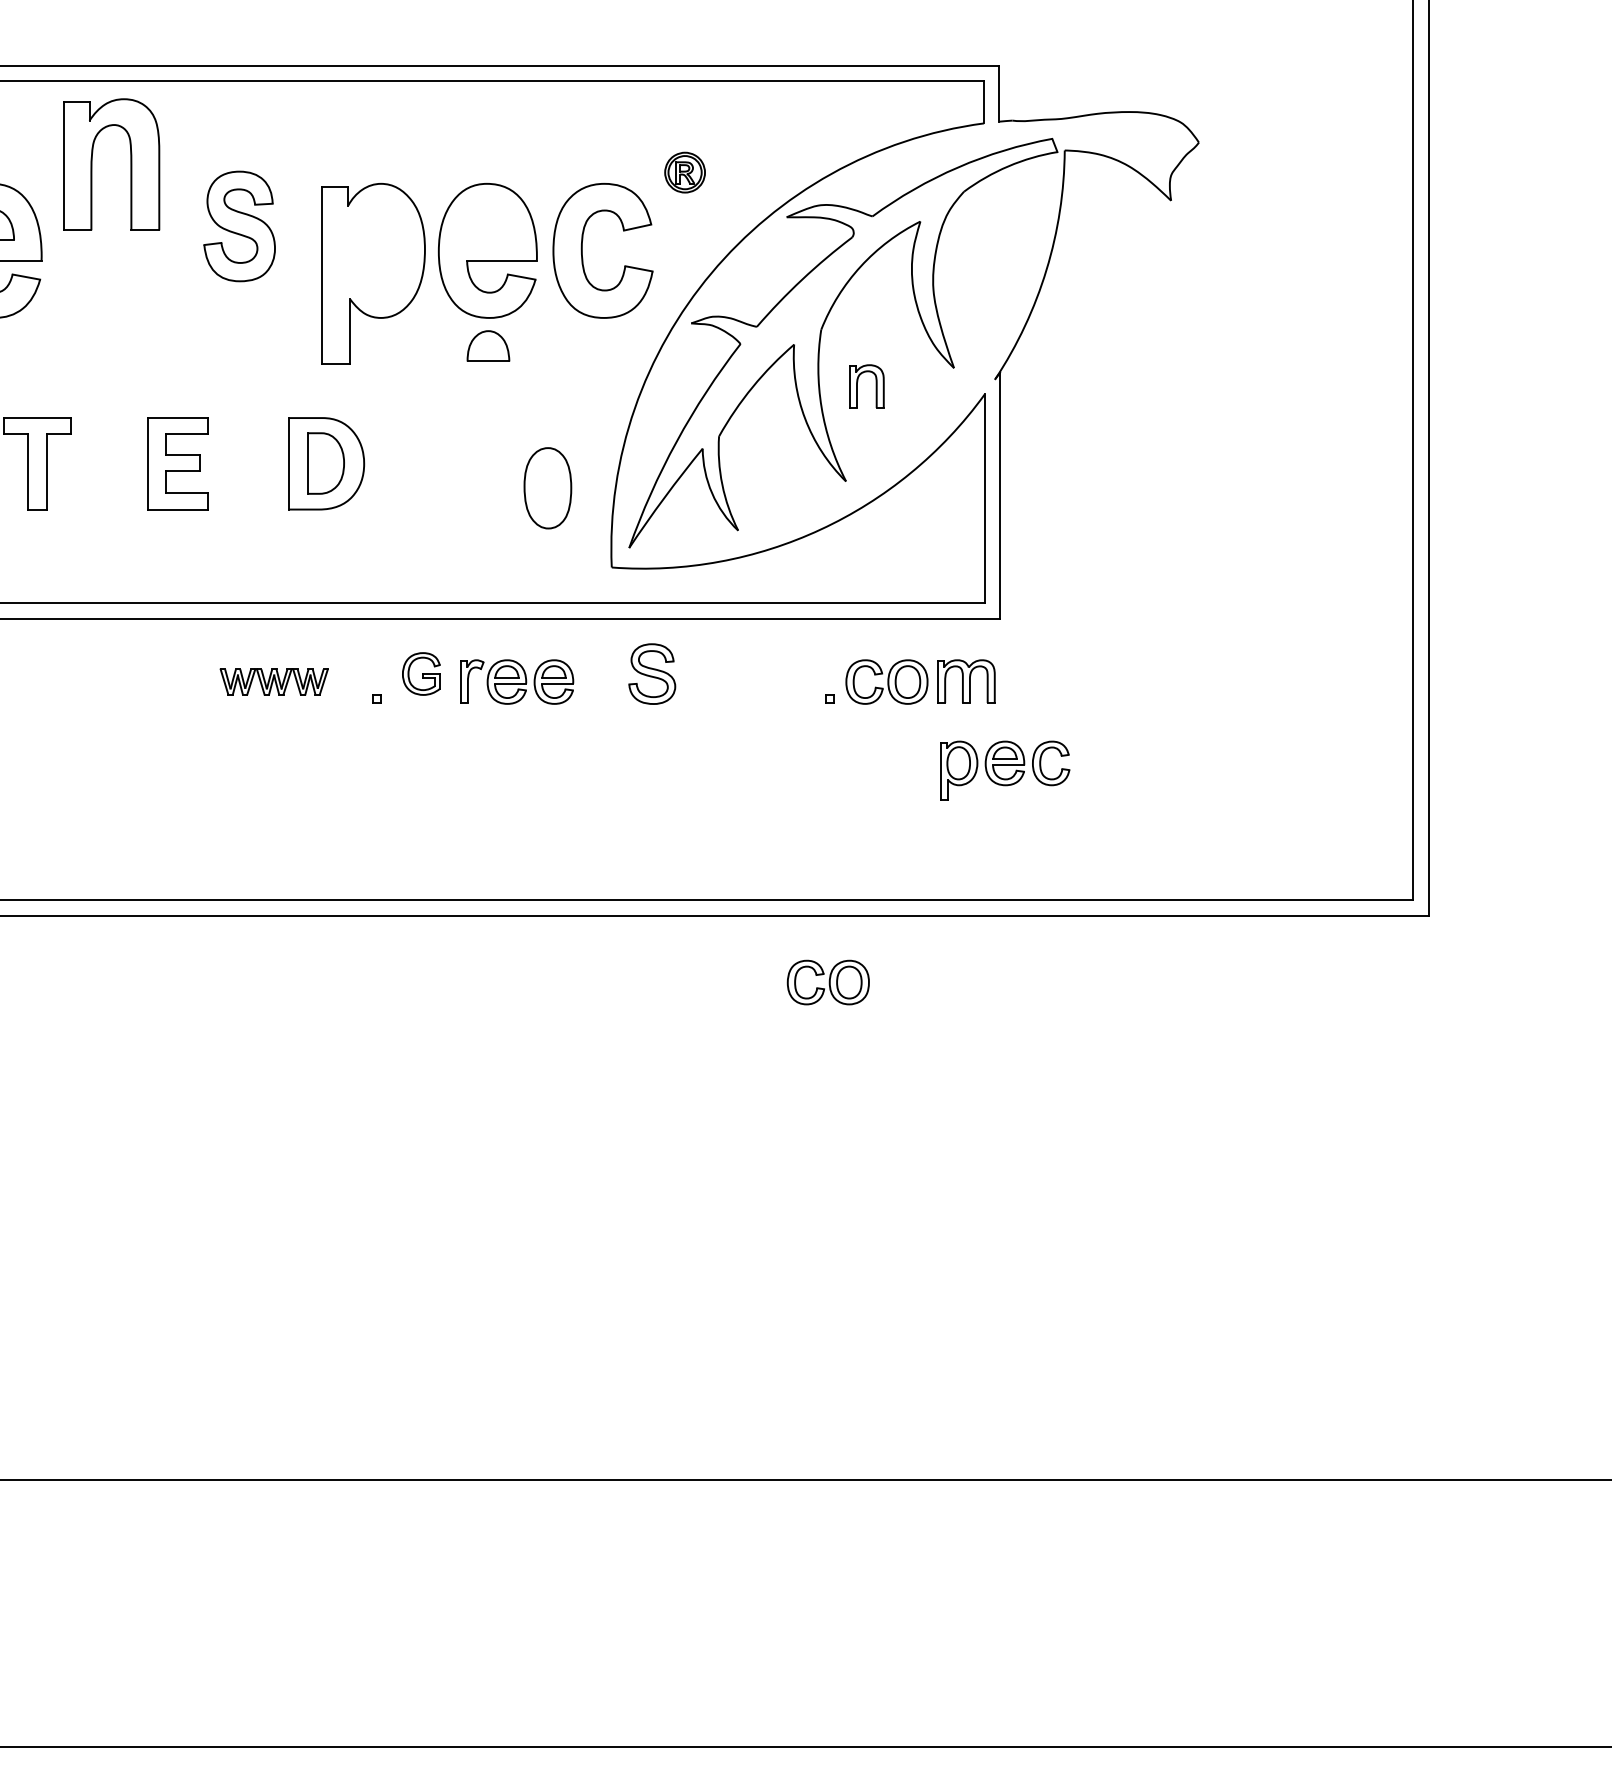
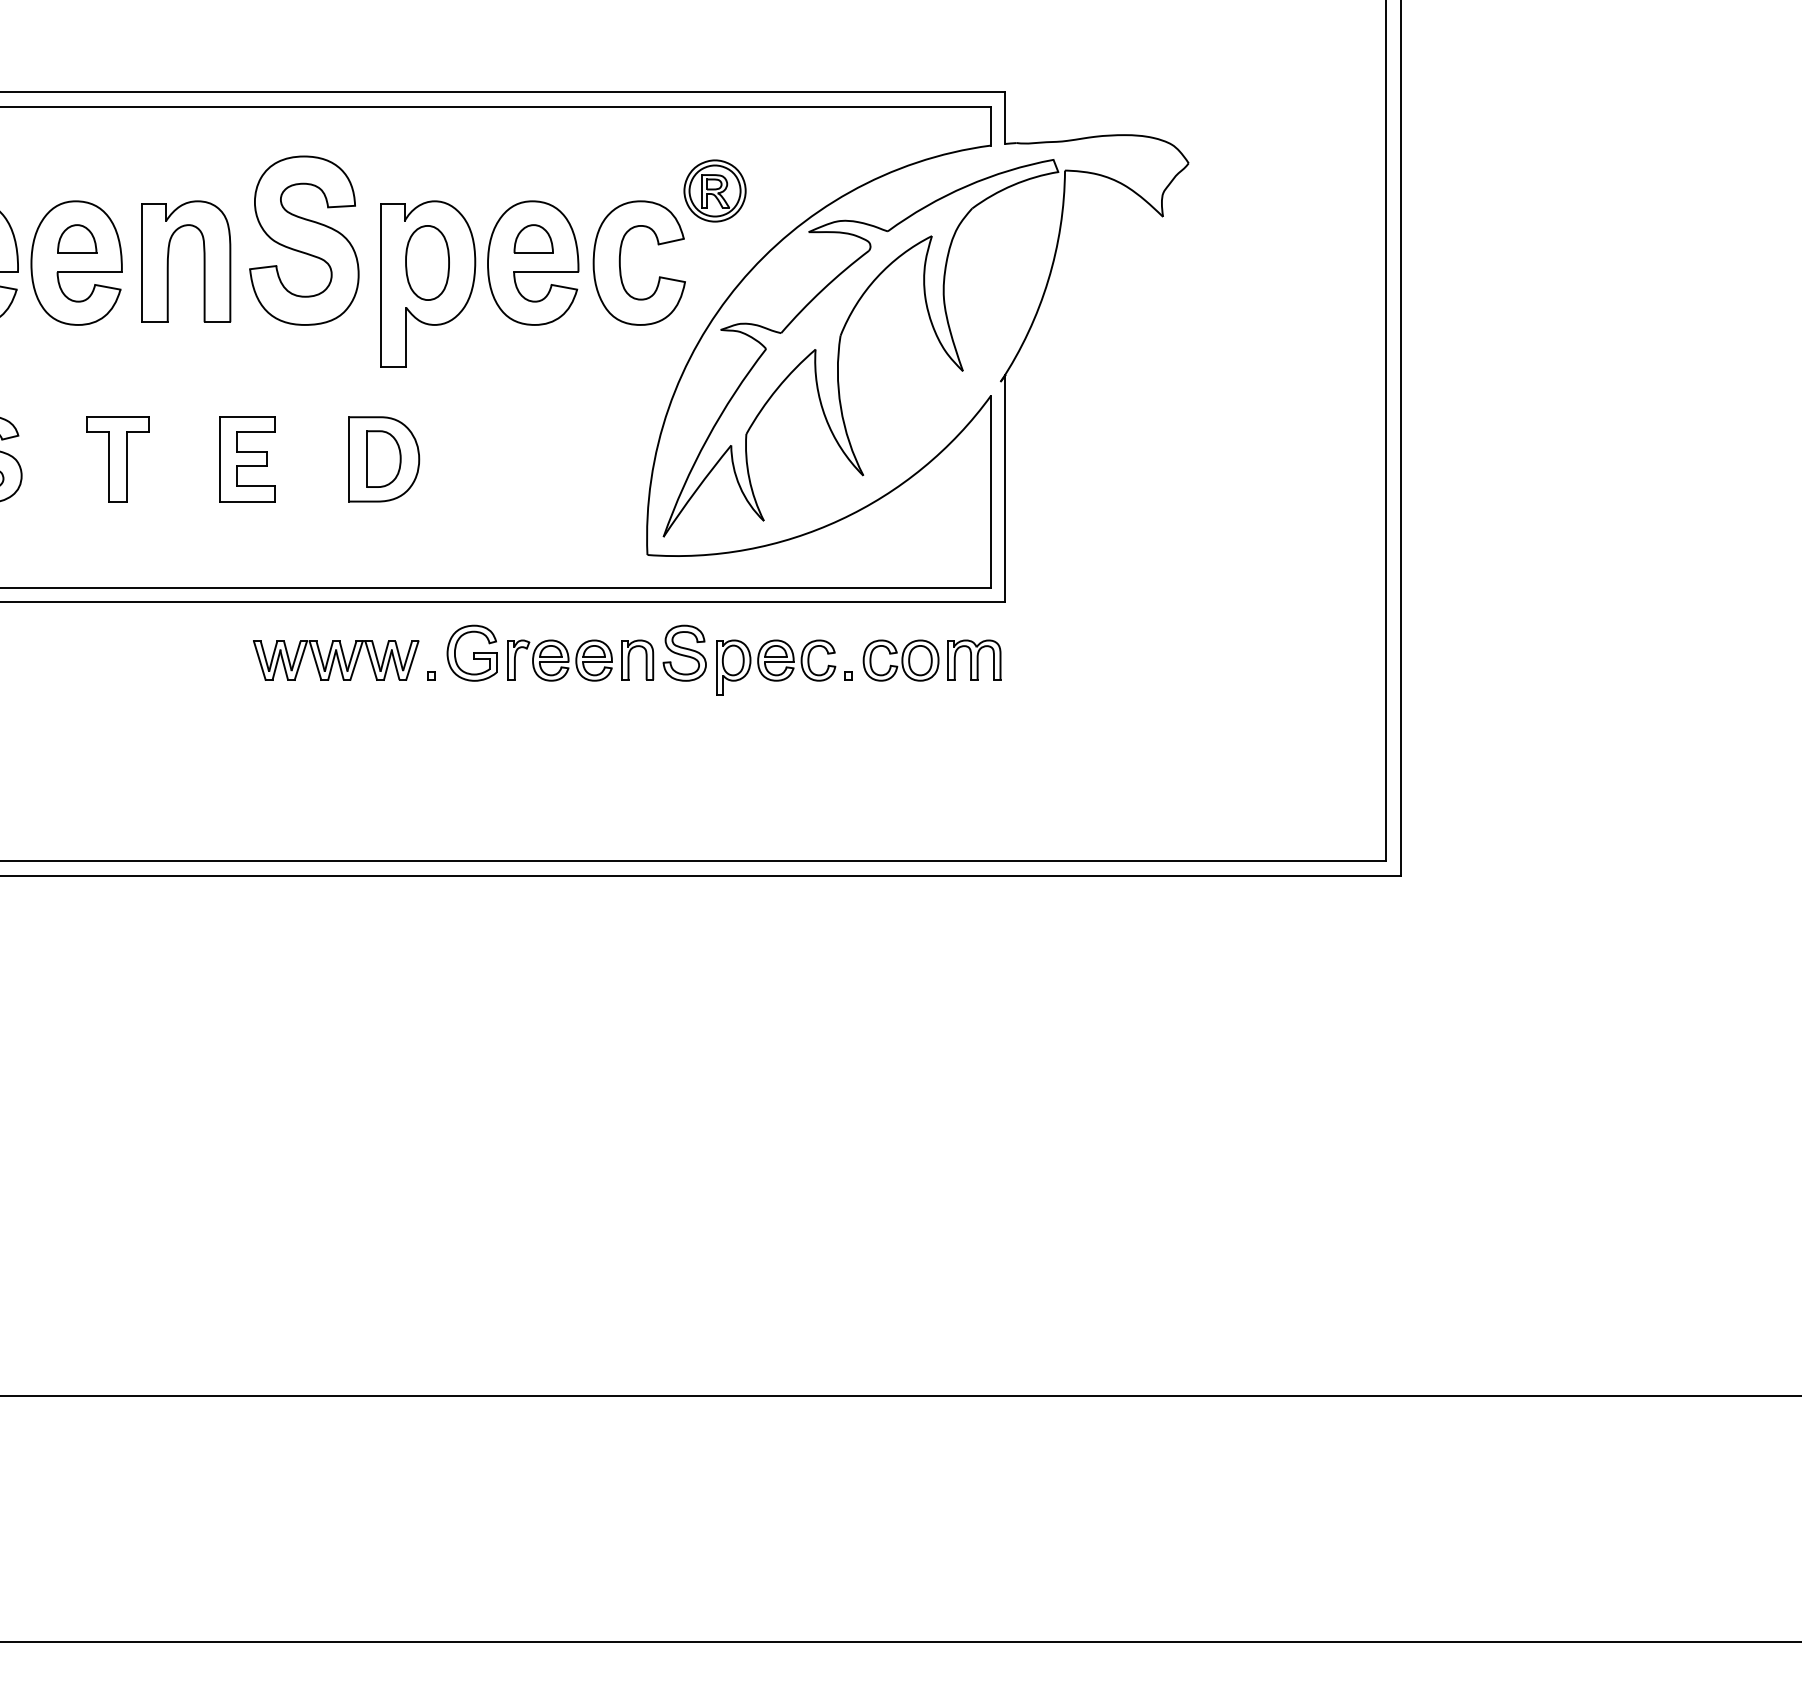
part: (130, 164) -> (203, 261), moved
part: (684, 172) -> (714, 190), size x1.67
part: (239, 226) -> (304, 240), size x1.67
part: (488, 345) -> (533, 238), moved
part: (858, 385) -> (629, 659), moved
part: (547, 487) -> (427, 262), moved
part: (420, 673) -> (471, 652), size x1.43
part: (274, 681) -> (336, 660), size x1.67
part: (1005, 770) -> (776, 667), moved
part: (827, 982) -> (846, 937), removed

